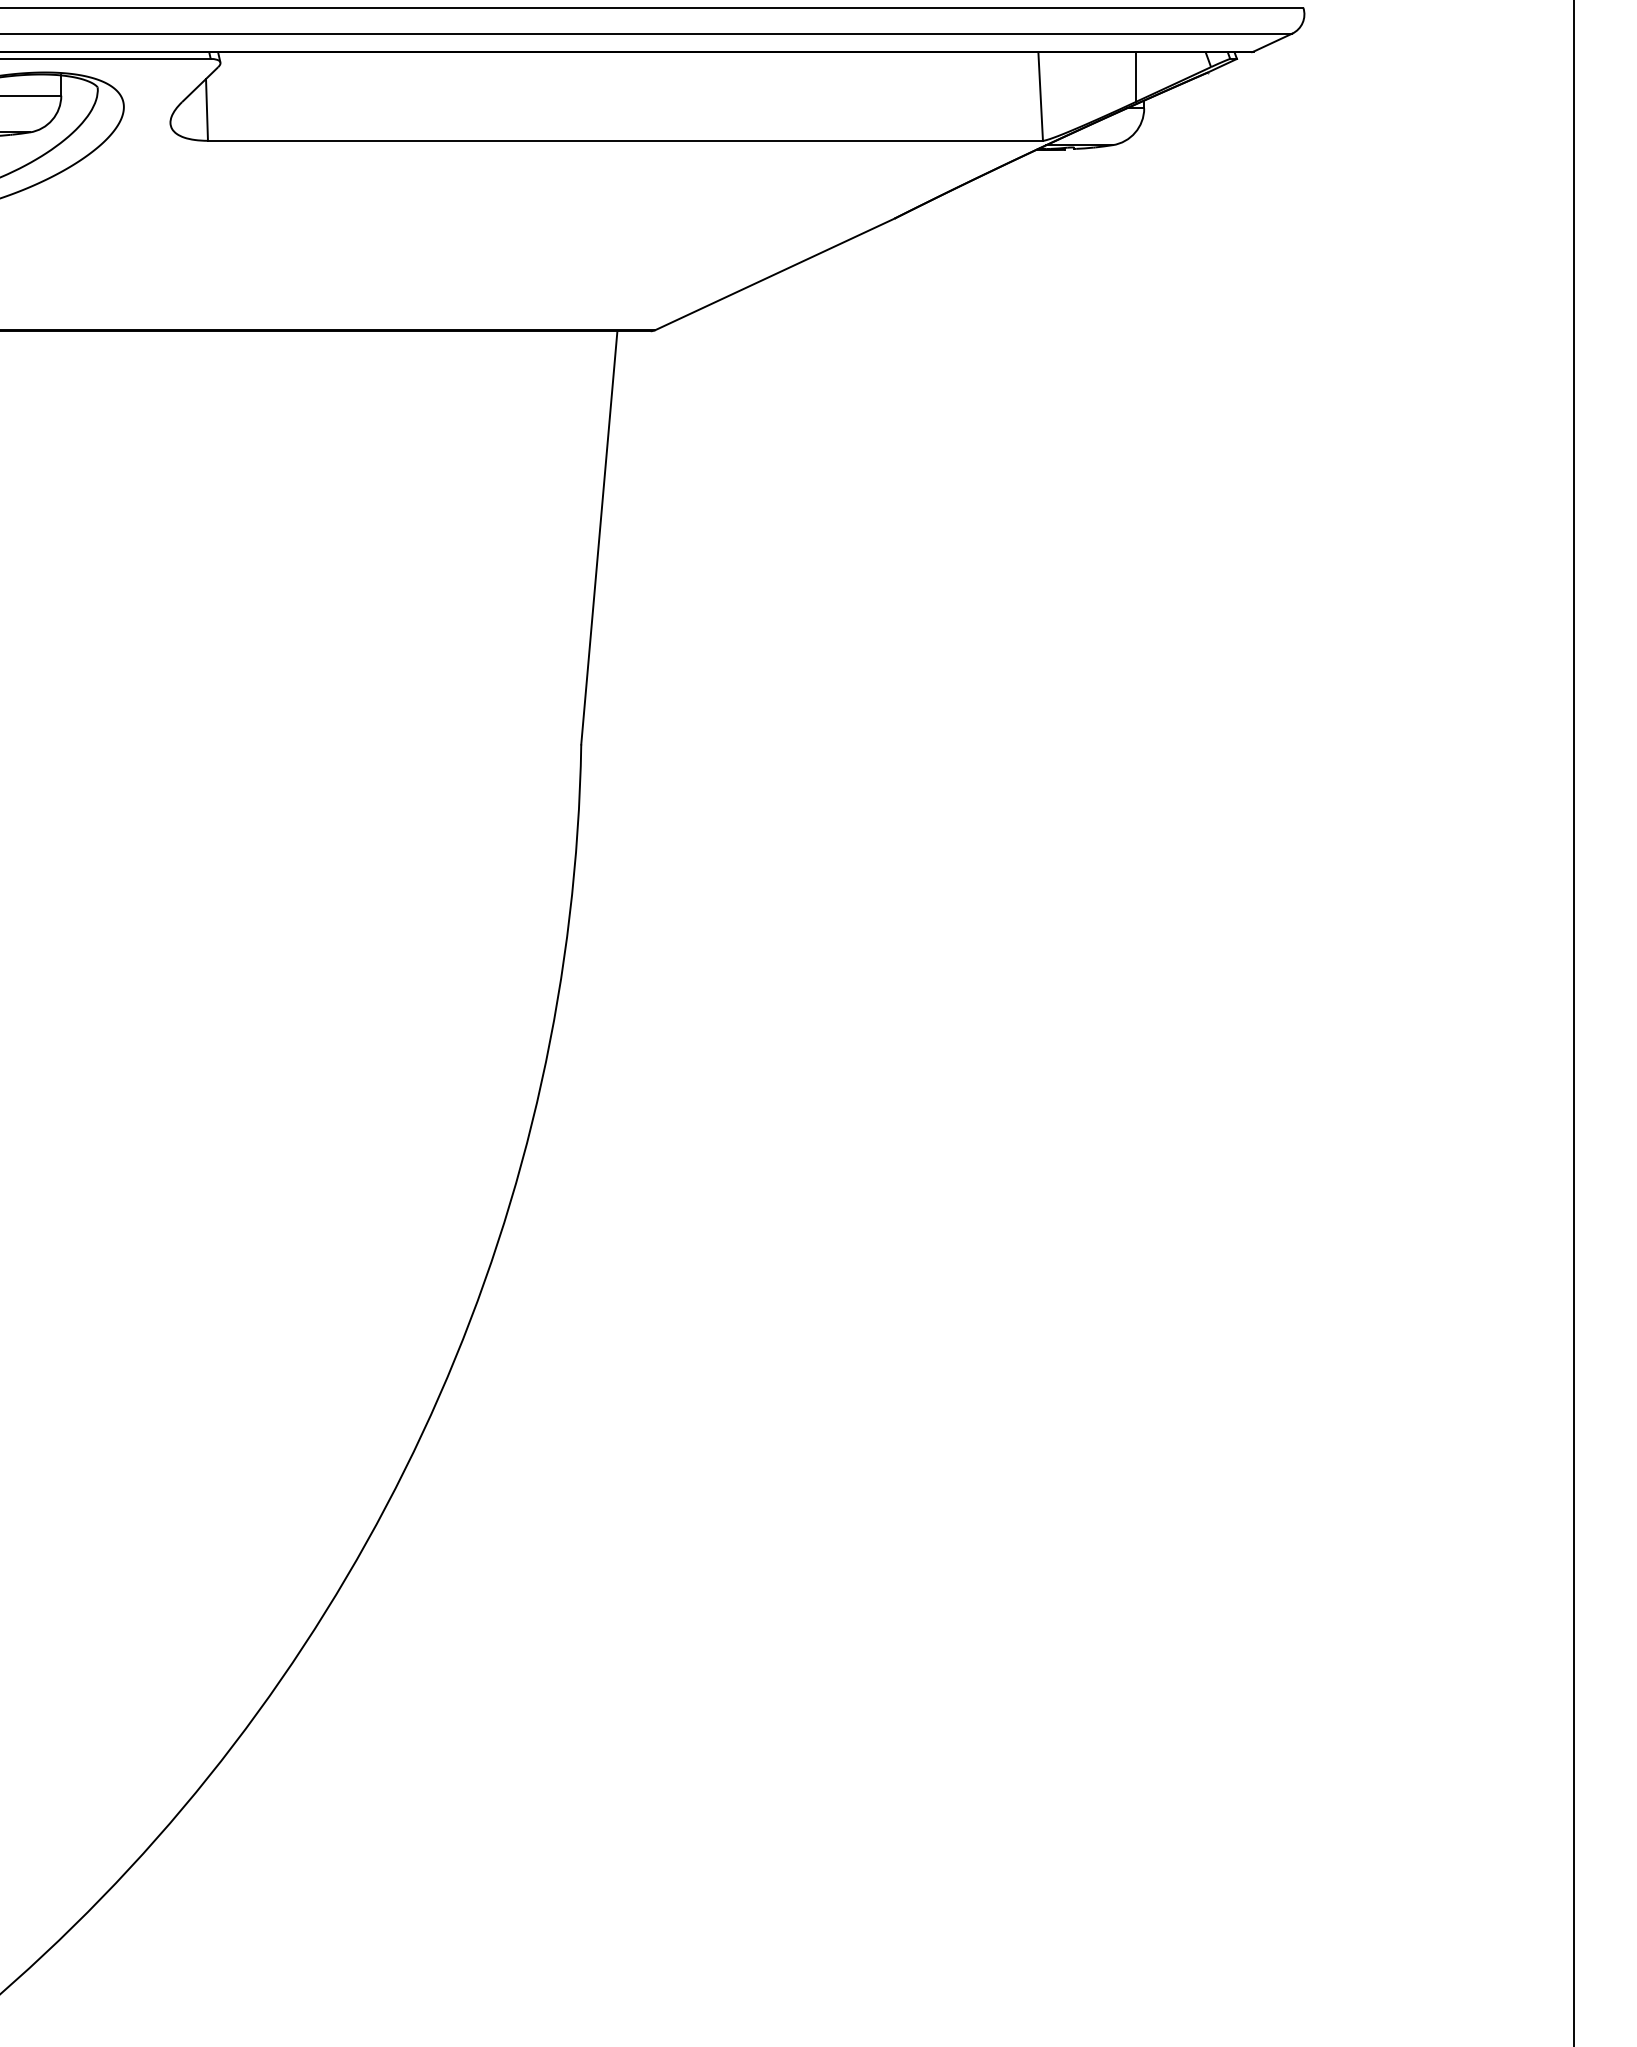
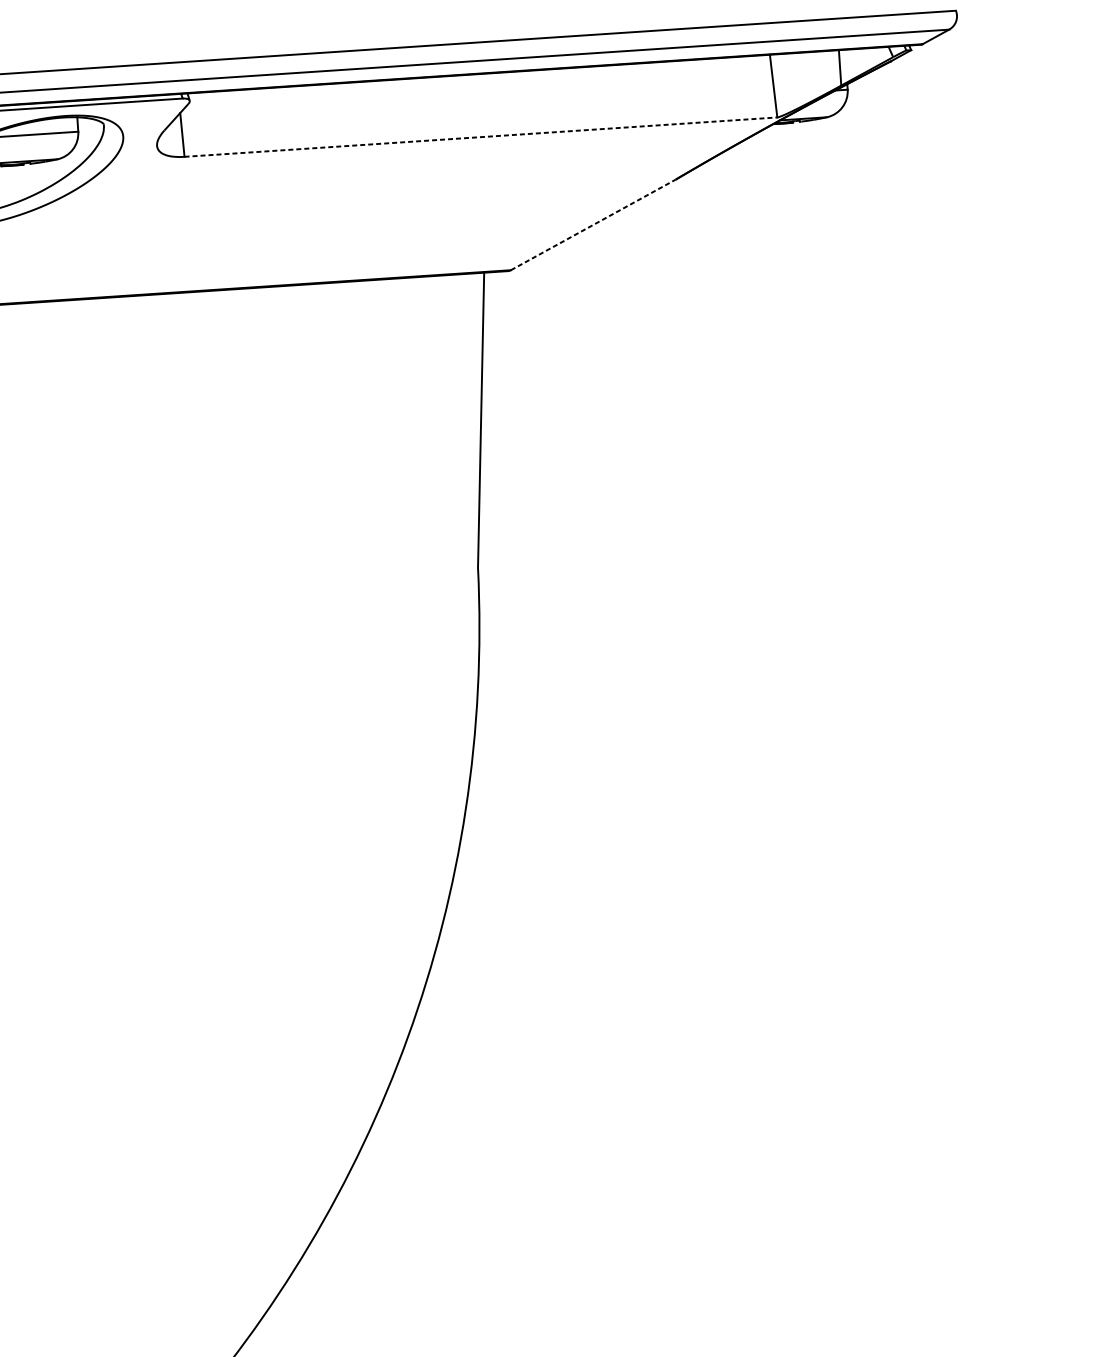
line: (625, 140) -> (480, 136), solid -> dashed
line: (775, 274) -> (593, 224), solid -> dashed

